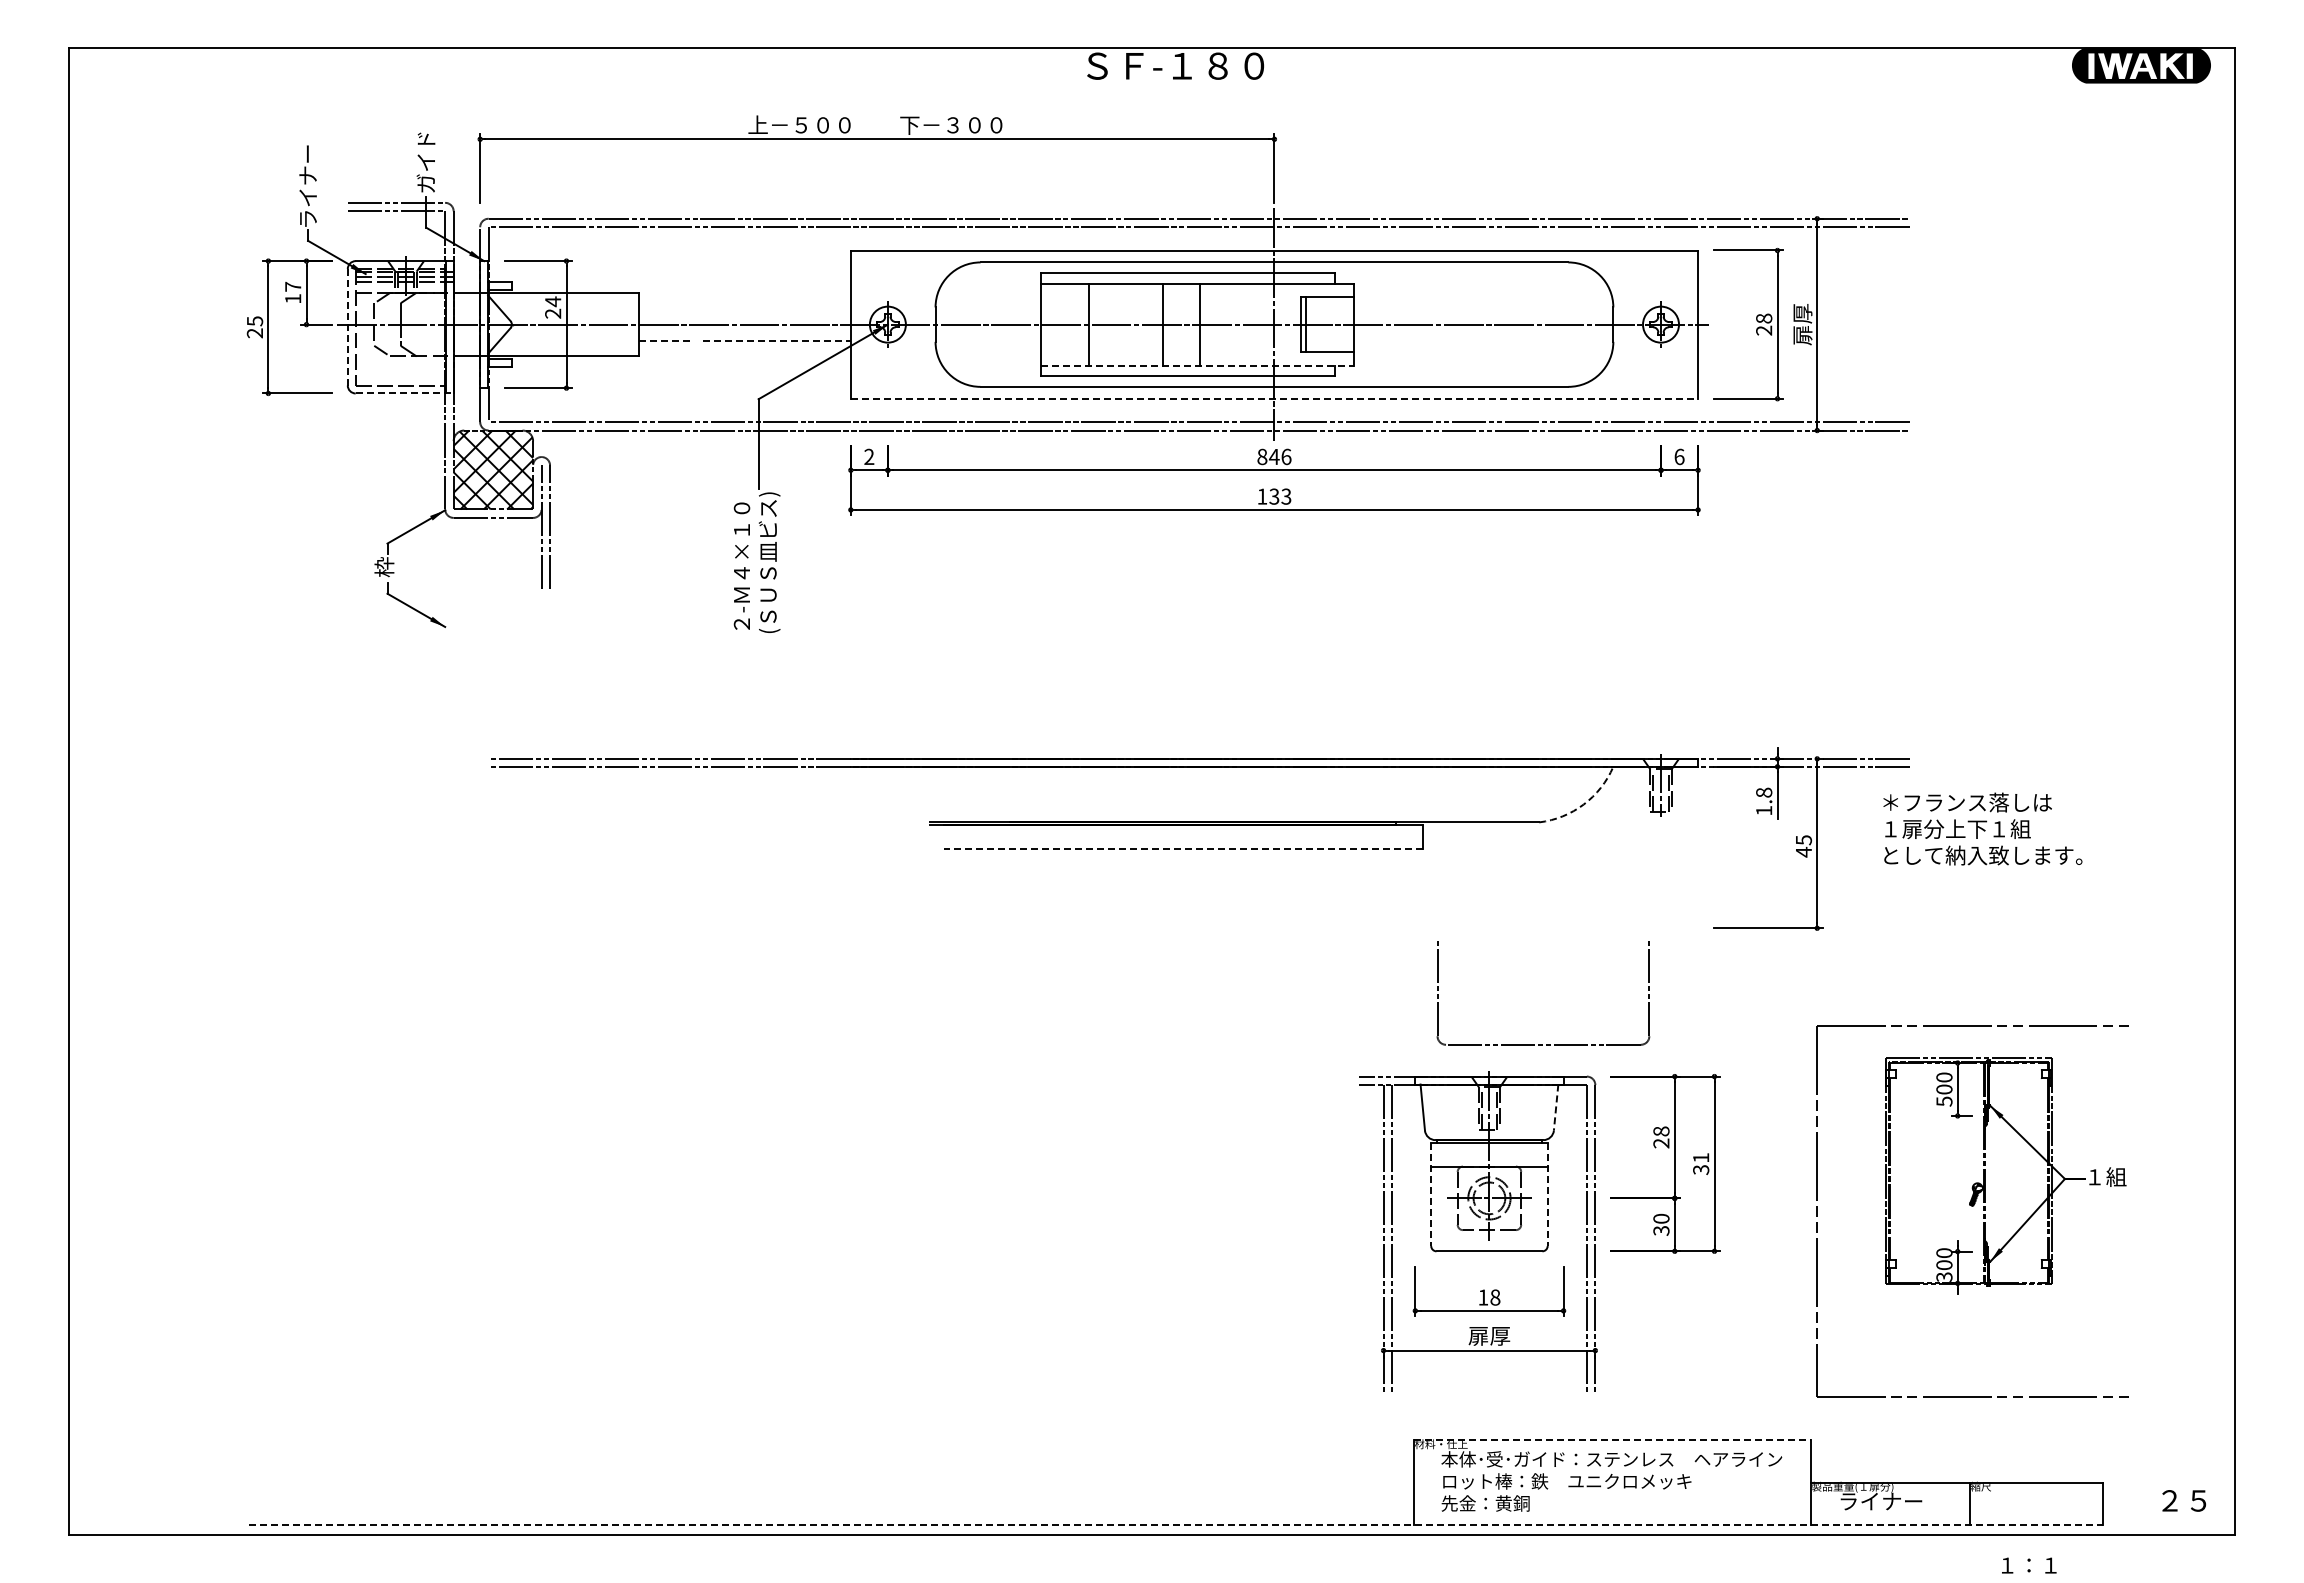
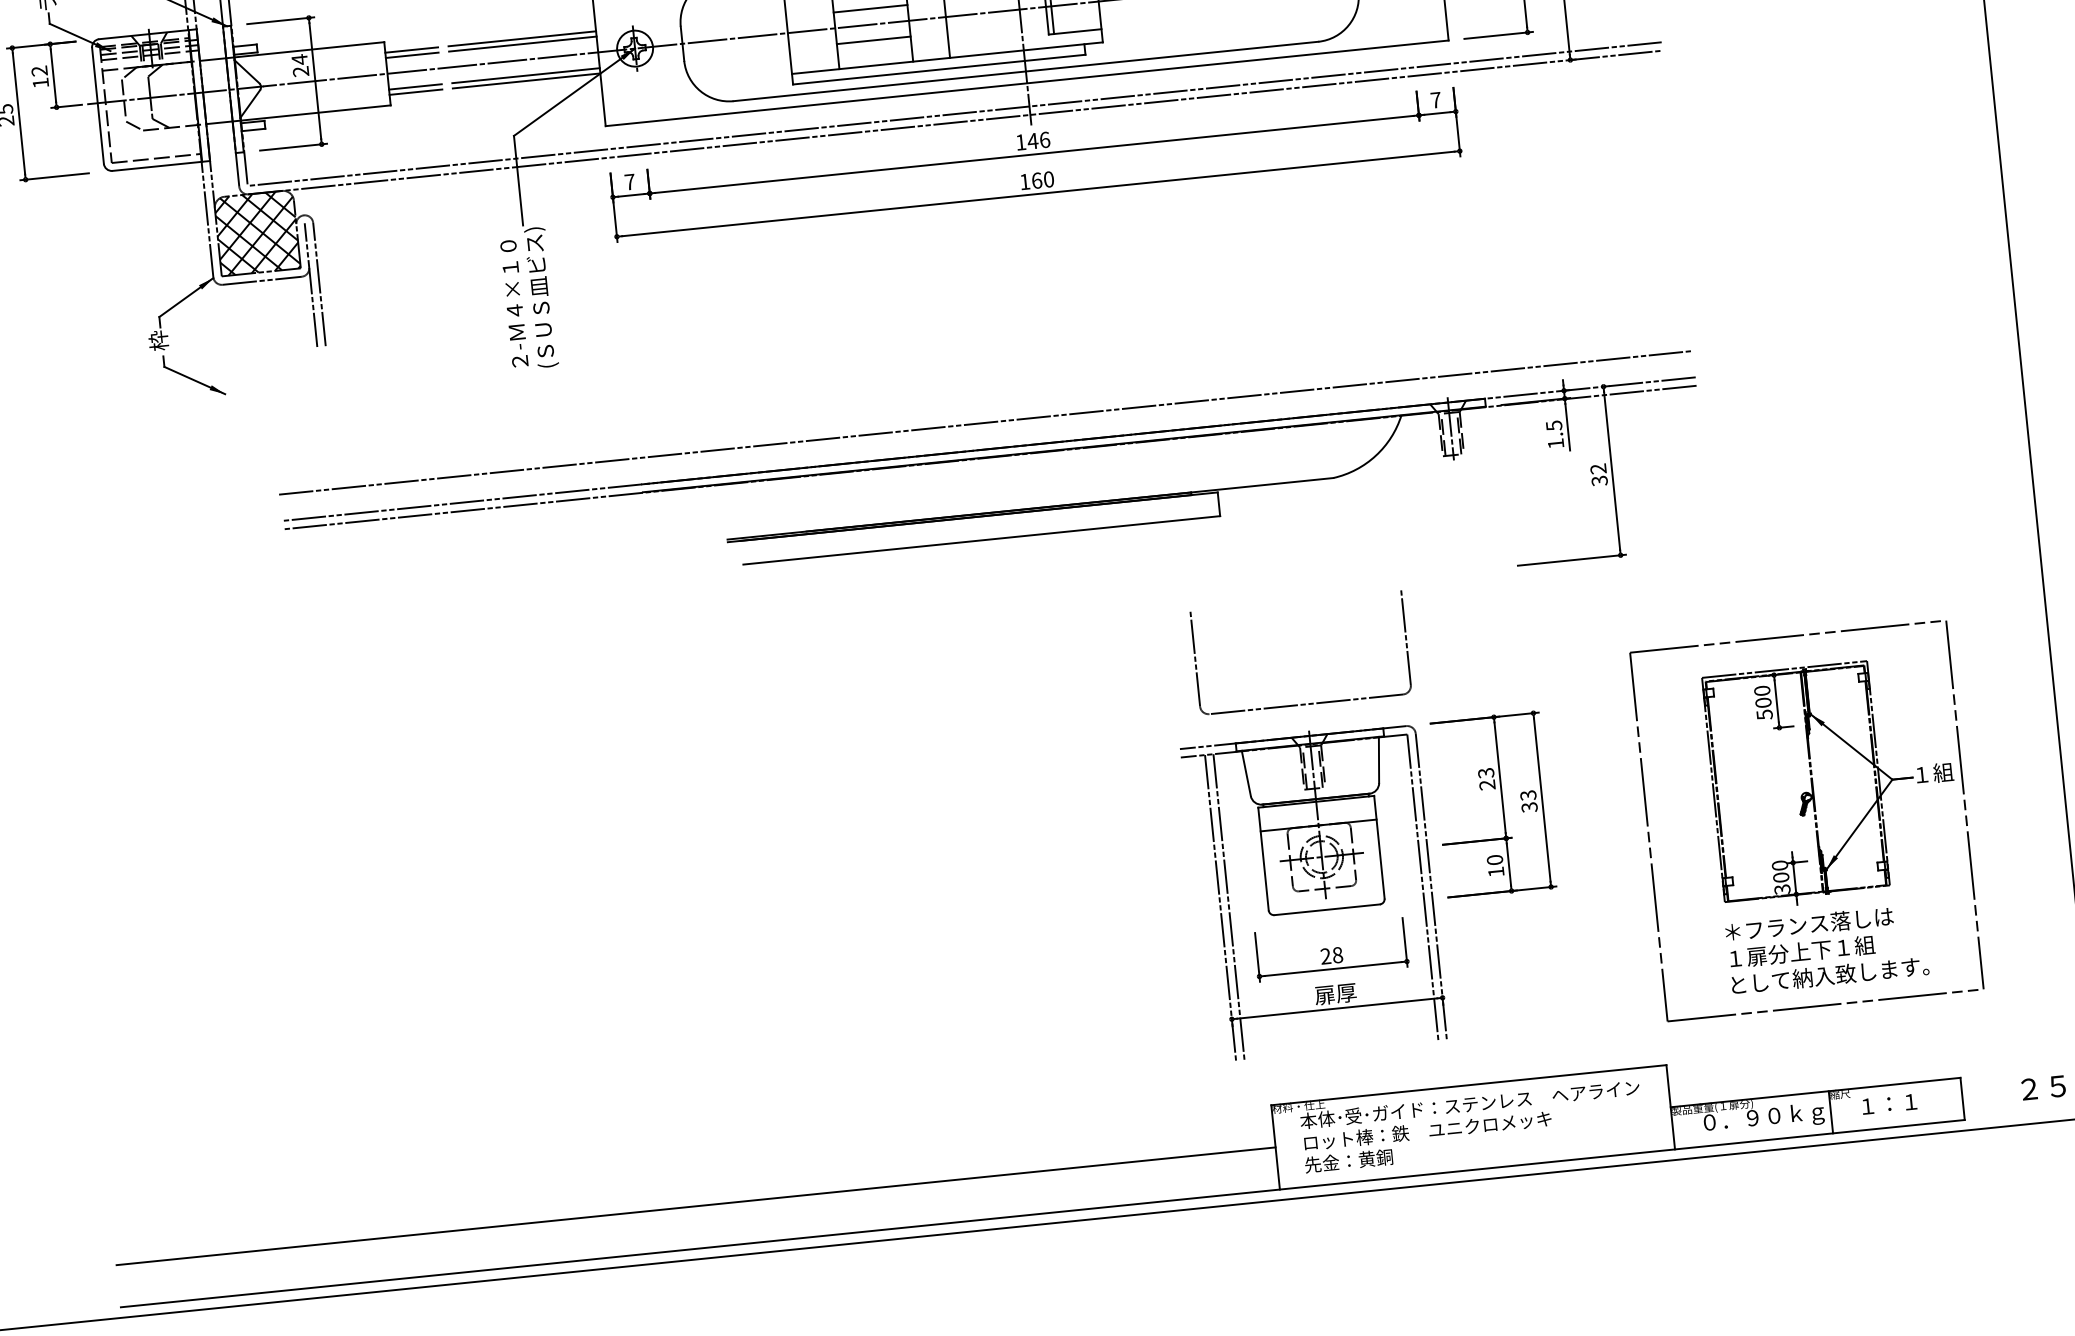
text: (293, 286) -> (39, 70), 17 -> 12
line: (665, 303) -> (411, 50), added
line: (776, 303) -> (522, 38), added
line: (665, 308) -> (412, 55), added
line: (776, 308) -> (522, 43), added
line: (1126, 308) -> (870, 8), added
line: (347, 327) -> (97, 106), dashed -> solid
line: (666, 340) -> (416, 86), dashed -> solid
line: (777, 340) -> (526, 75), dashed -> solid
line: (1126, 340) -> (874, 40), added
line: (665, 345) -> (415, 91), added
line: (776, 345) -> (526, 80), added
line: (1198, 365) -> (948, 57), dashed -> solid
line: (404, 393) -> (161, 165), dashed -> solid
line: (1274, 398) -> (1027, 83), dashed -> solid
text: (869, 456) -> (630, 181), 2 -> 7
text: (1262, 456) -> (1021, 141), 846 -> 146
text: (1679, 456) -> (1435, 99), 6 -> 7
text: (1280, 496) -> (1043, 179), 133 -> 160
line: (1198, 732) -> (985, 423), added
text: (1764, 792) -> (1554, 425), 1.8 -> 1.5
arc: (1583, 804) -> (1375, 455), dashed -> solid
text: (1982, 828) -> (1826, 948), moved
text: (1803, 846) -> (1598, 475), 45 -> 32
line: (1183, 848) -> (982, 539), dashed -> solid
part: (1542, 1044) -> (1305, 704), moved
line: (1556, 1108) -> (1379, 760), dashed -> solid
text: (1661, 1131) -> (1486, 773), 28 -> 23
text: (1701, 1157) -> (1528, 795), 31 -> 33
line: (1431, 1194) -> (1263, 859), dashed -> solid
line: (1547, 1194) -> (1379, 847), dashed -> solid
line: (2134, 1211) -> (1964, 804), added
text: (1661, 1230) -> (1496, 871), 30 -> 10
text: (1483, 1297) -> (1325, 956), 18 -> 28
line: (1612, 1440) -> (1468, 1085), dashed -> solid
line: (831, 1482) -> (695, 1206), added
text: (1901, 1503) -> (1762, 1119), ライナー -> ０．９０ｋｇ
line: (1175, 1524) -> (1042, 1213), dashed -> solid
text: (2029, 1565) -> (1889, 1104), moved

